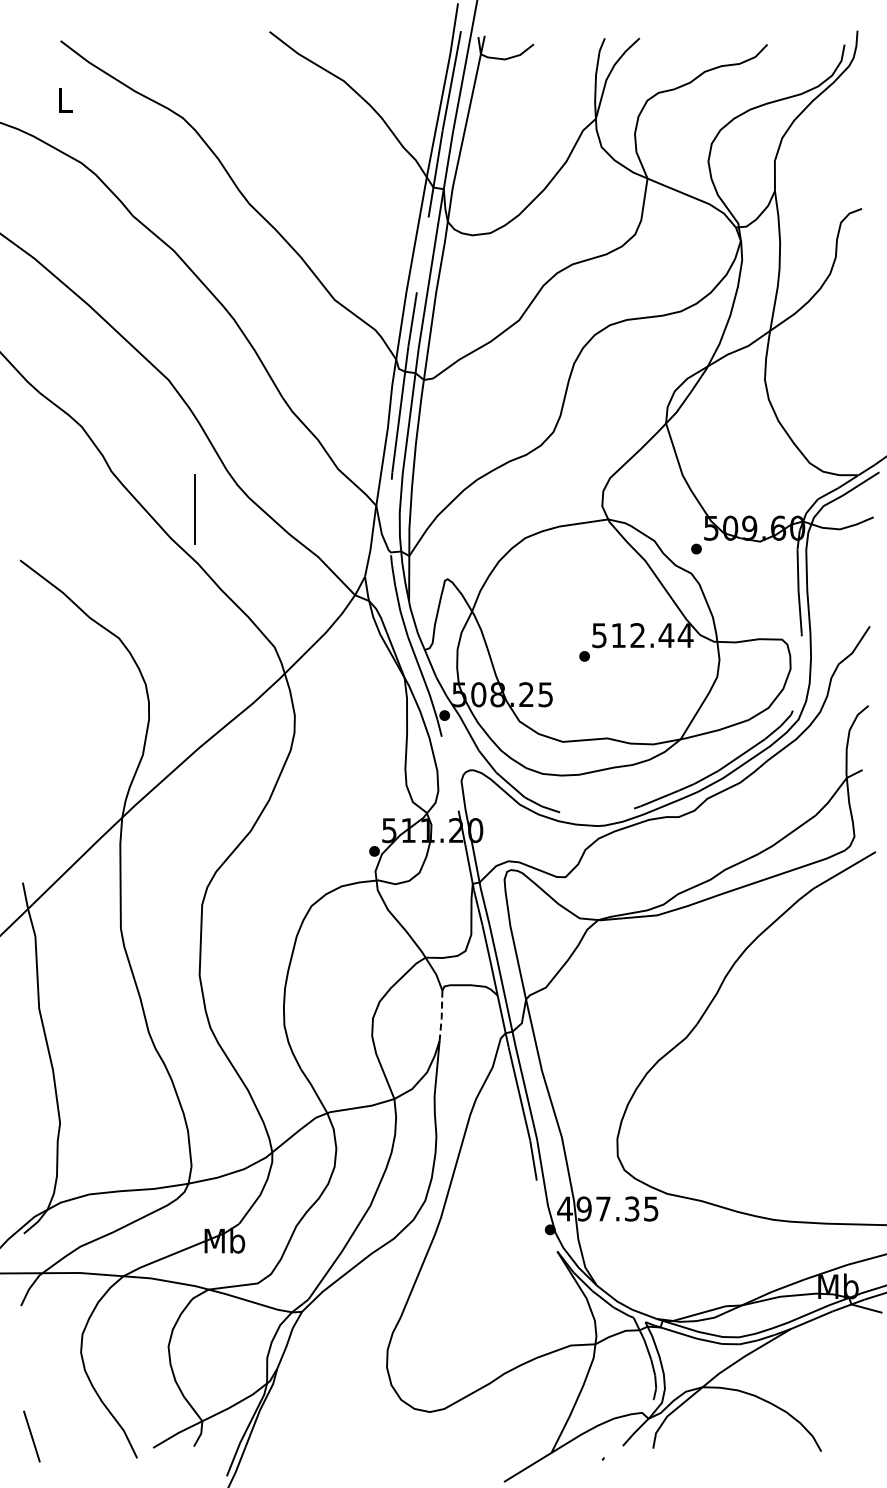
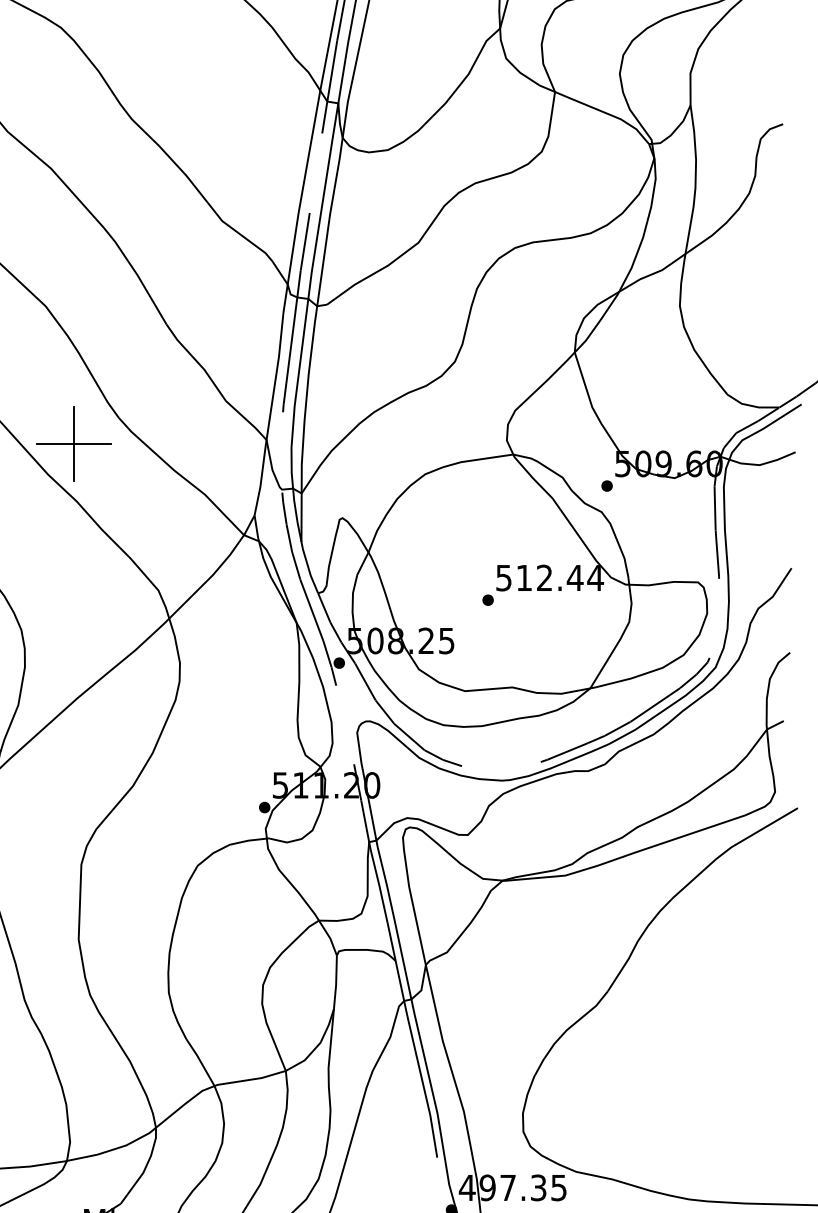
line: (195, 509) -> (74, 443), added
line: (441, 1016) -> (335, 983), dashed -> solid

